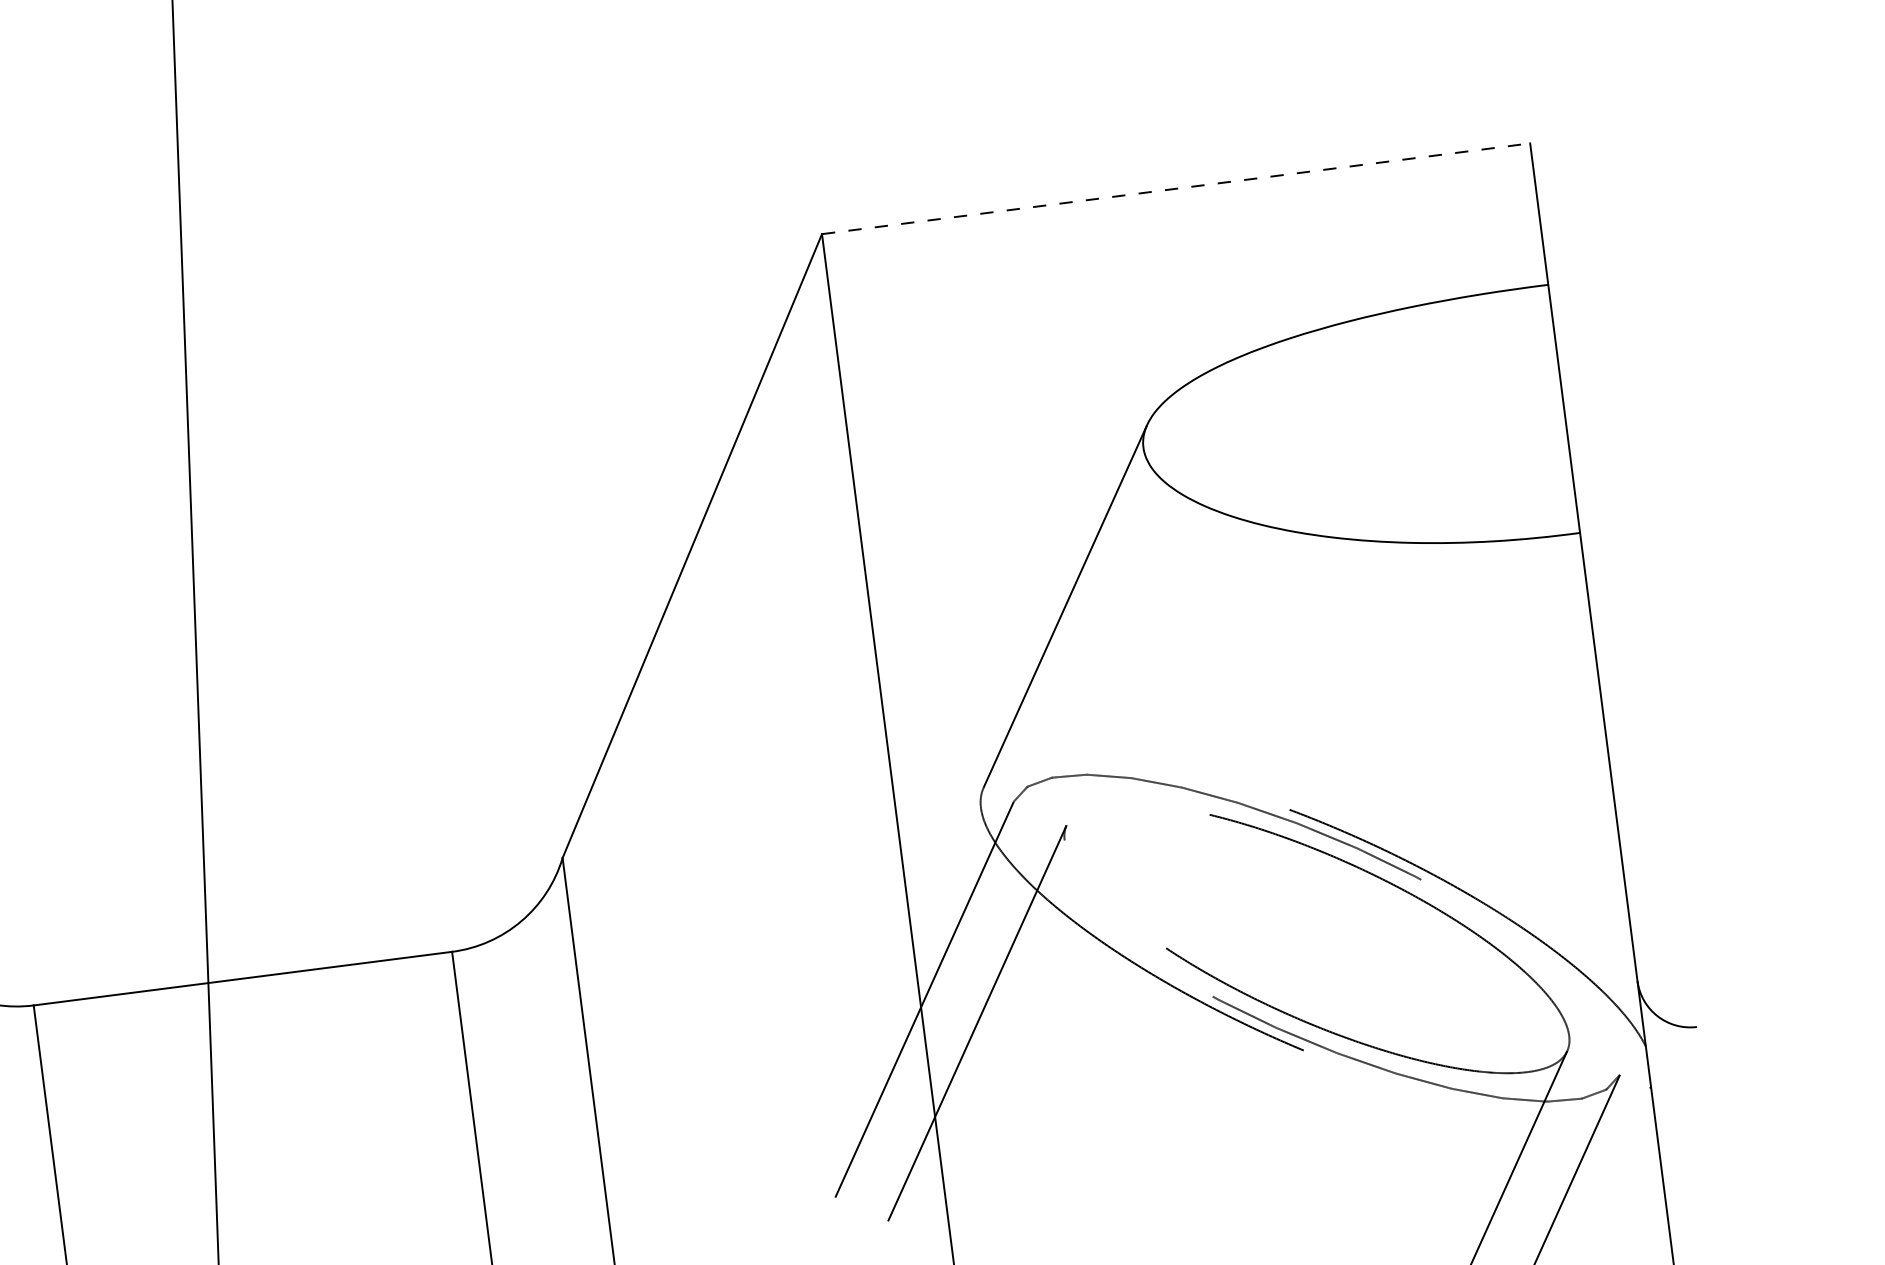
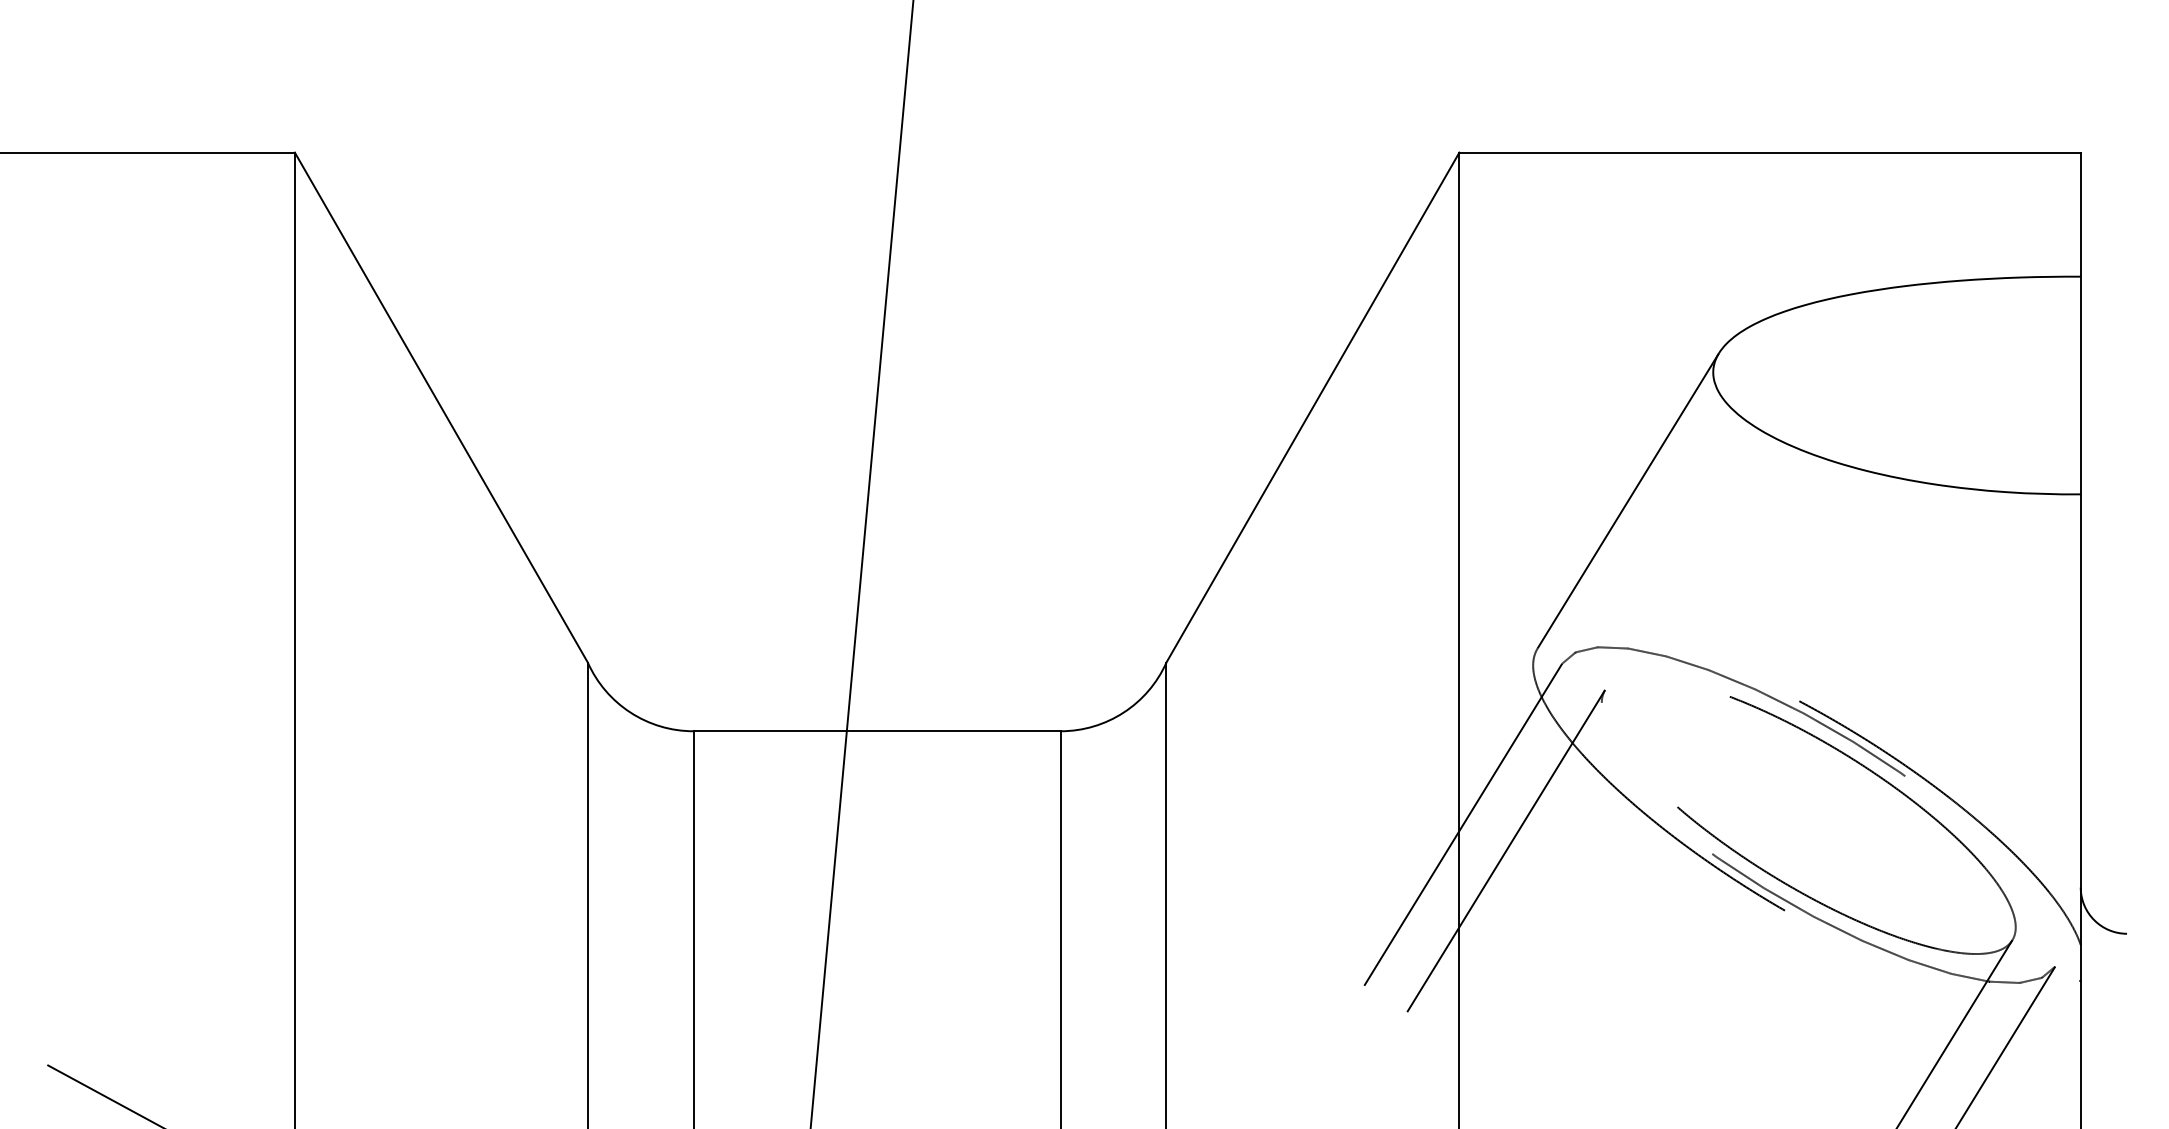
line: (1176, 188) -> (1770, 152), dashed -> solid

